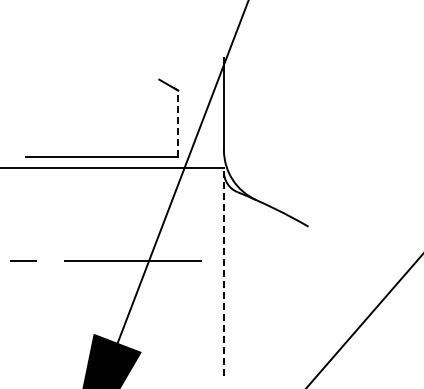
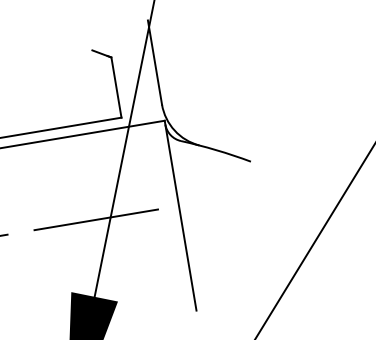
line: (178, 123) -> (116, 87), dashed -> solid
line: (223, 271) -> (180, 215), dashed -> solid

